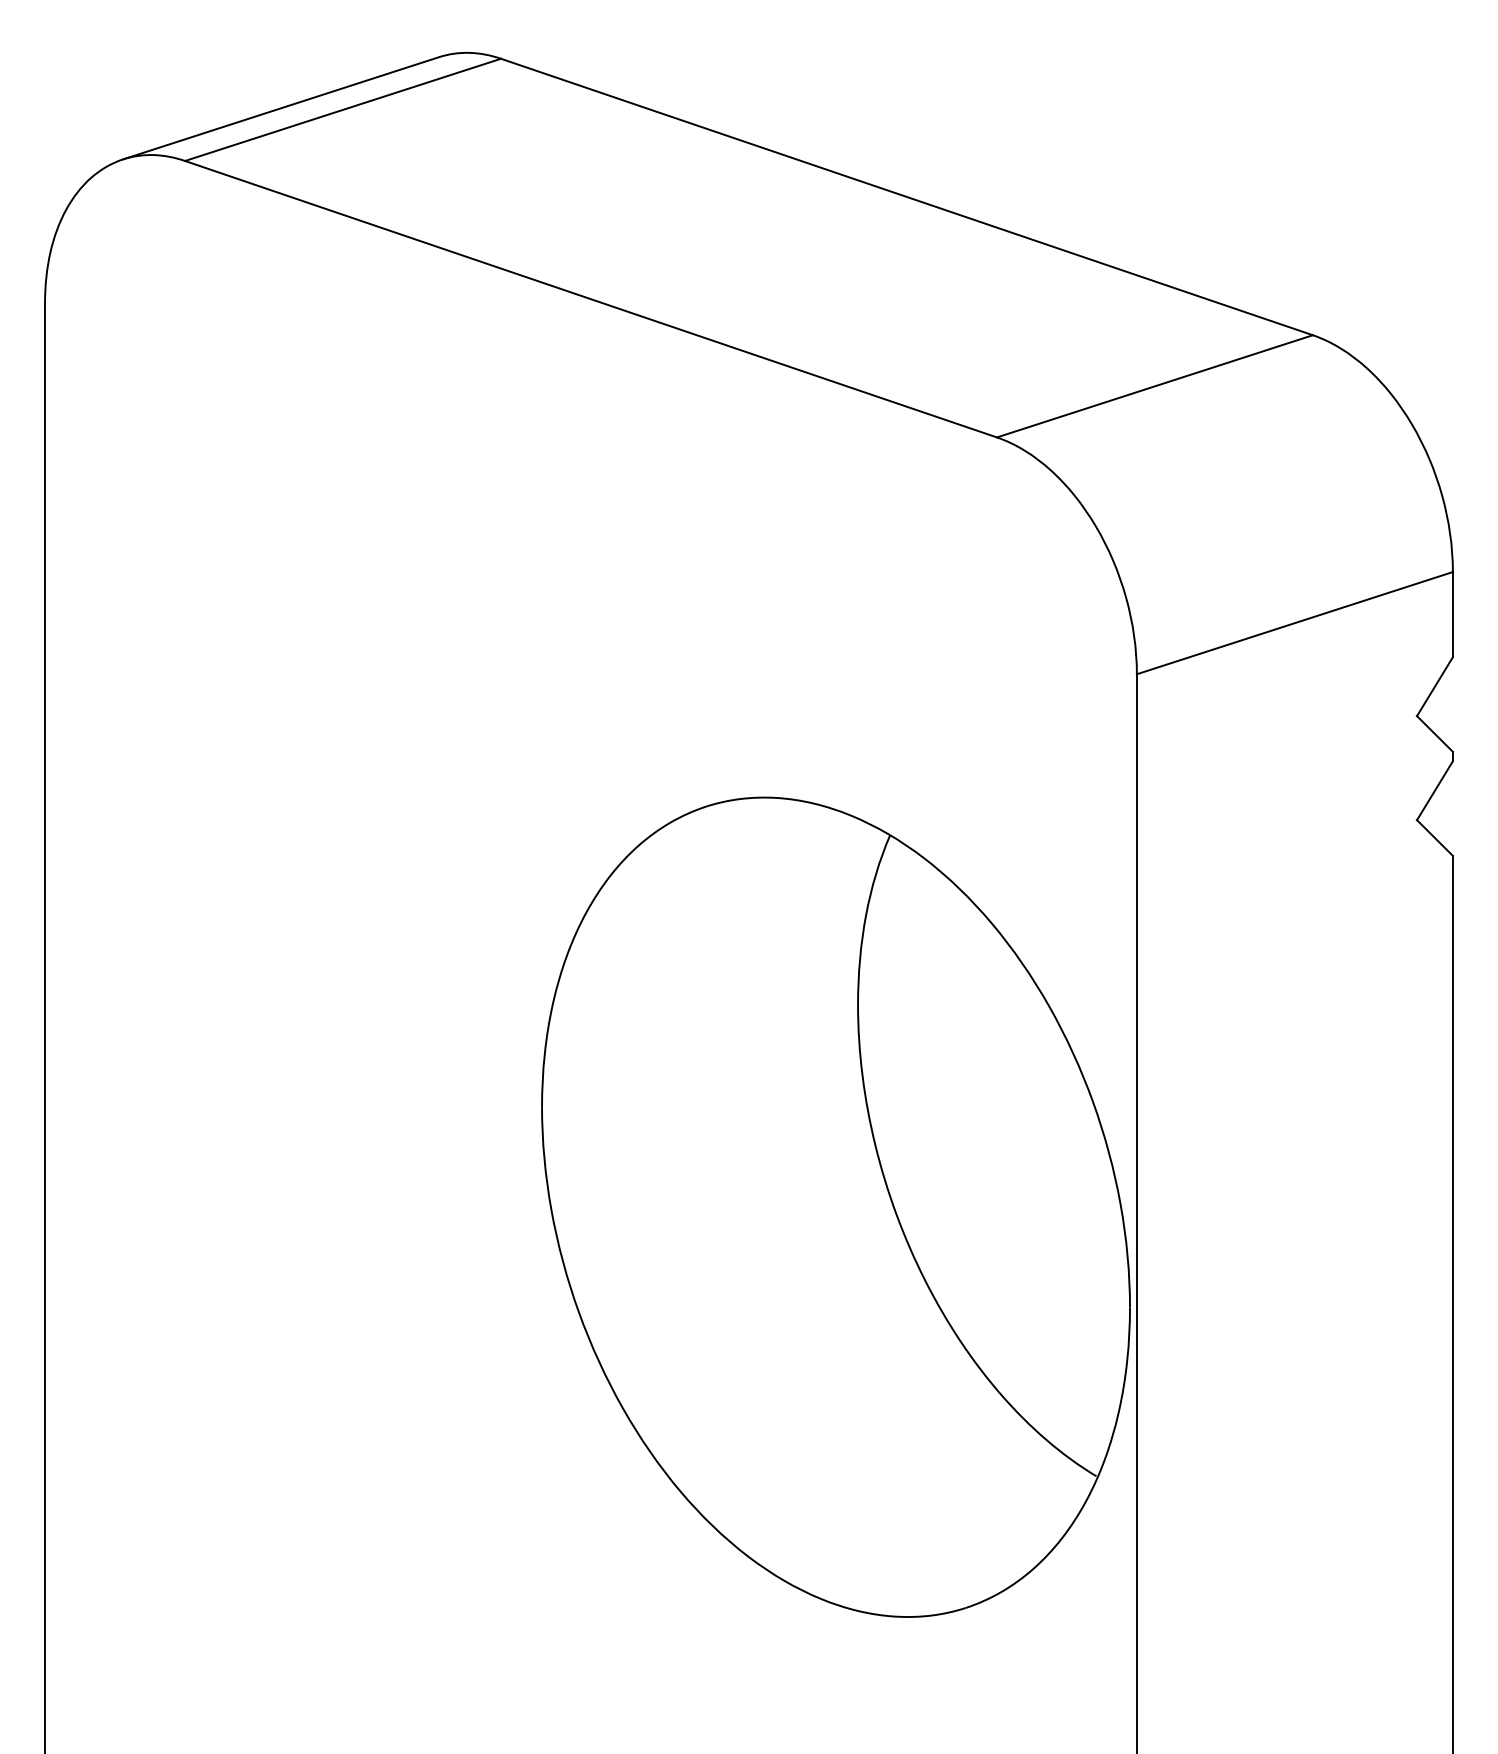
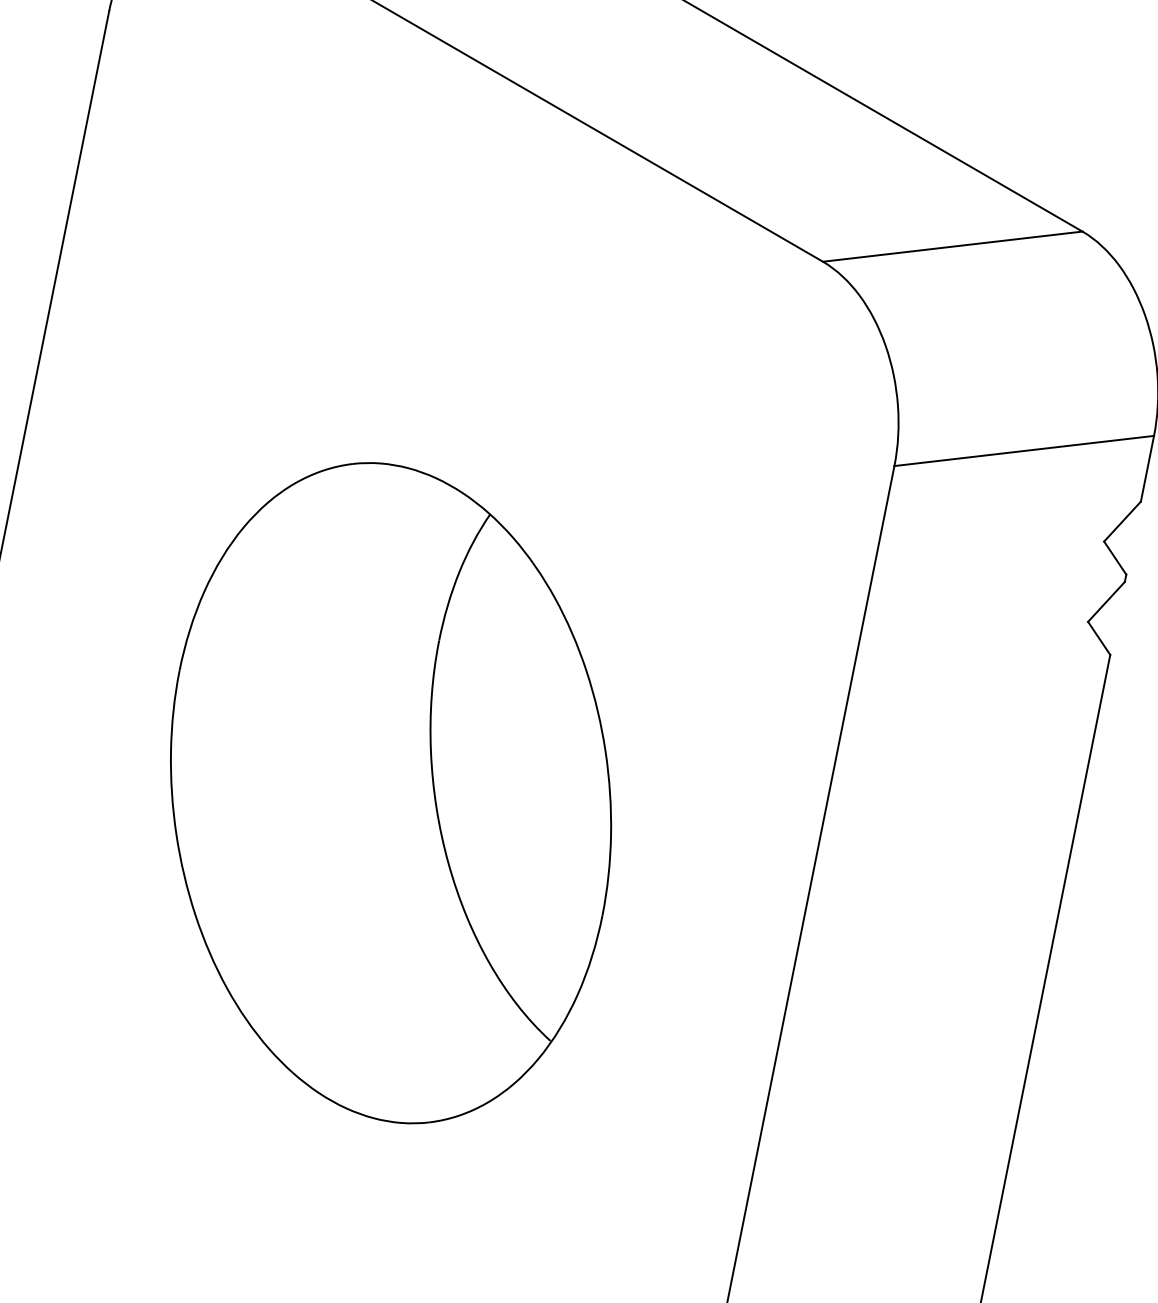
part: (835, 1206) -> (390, 792), moved

